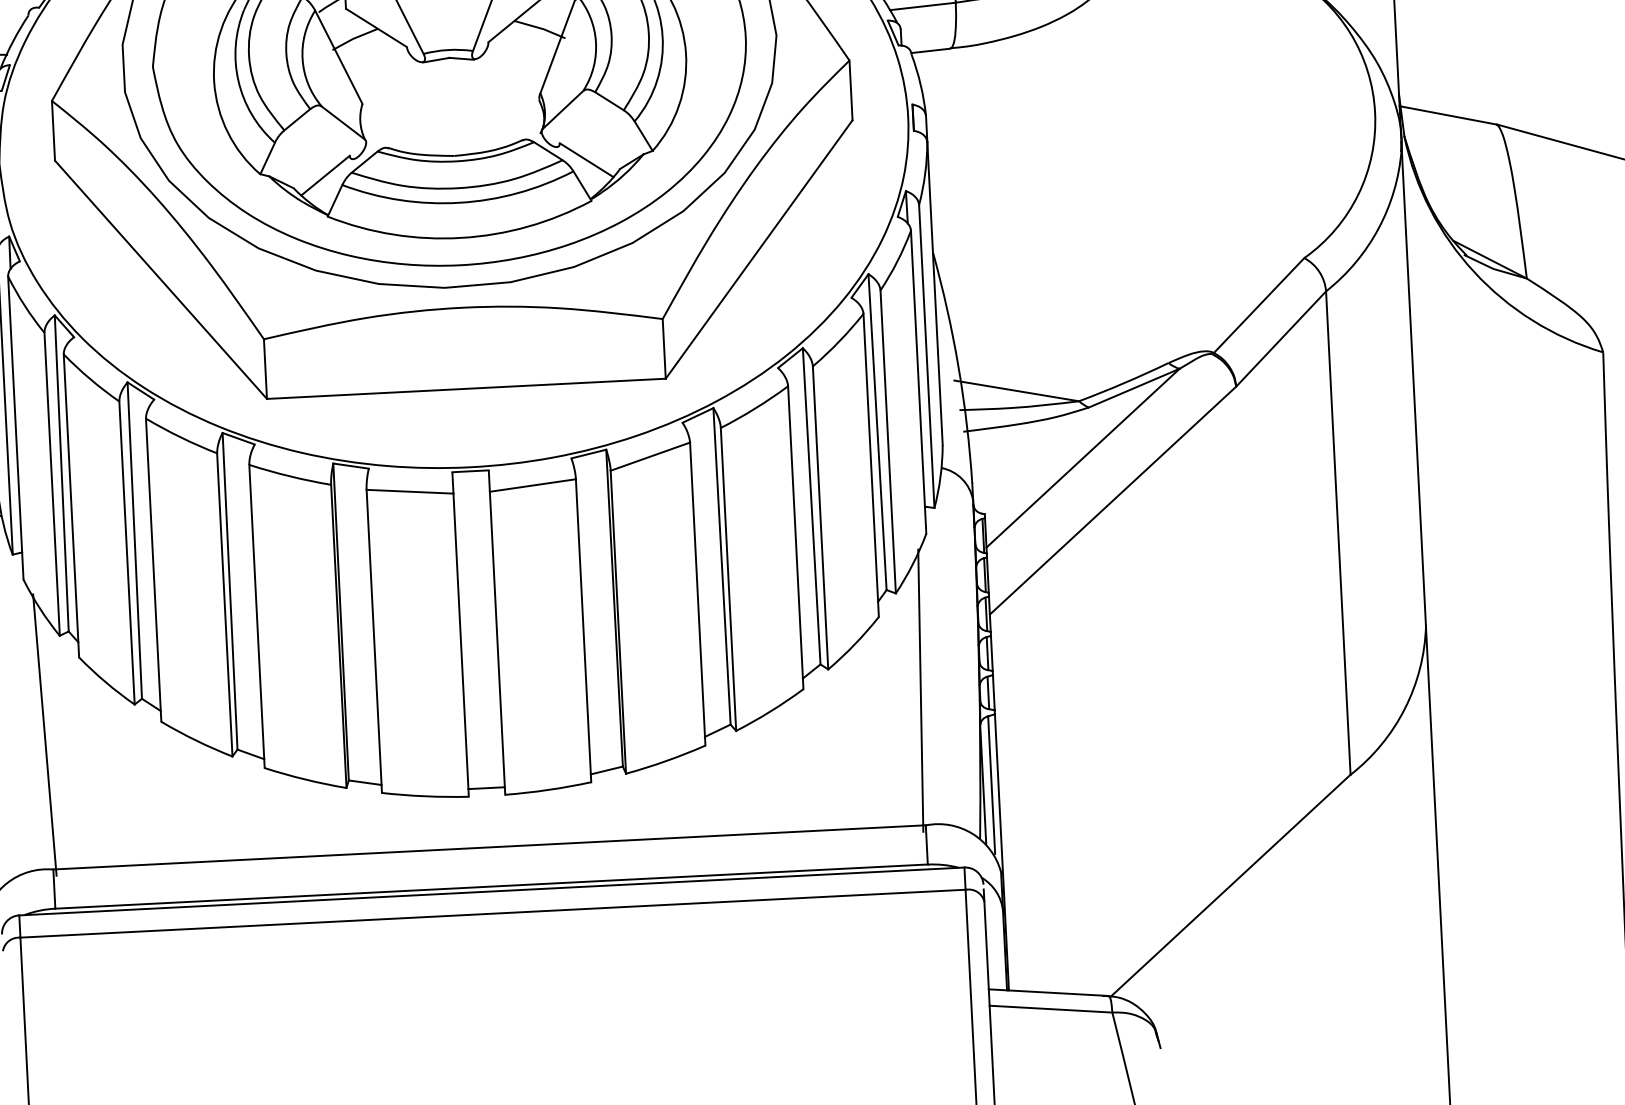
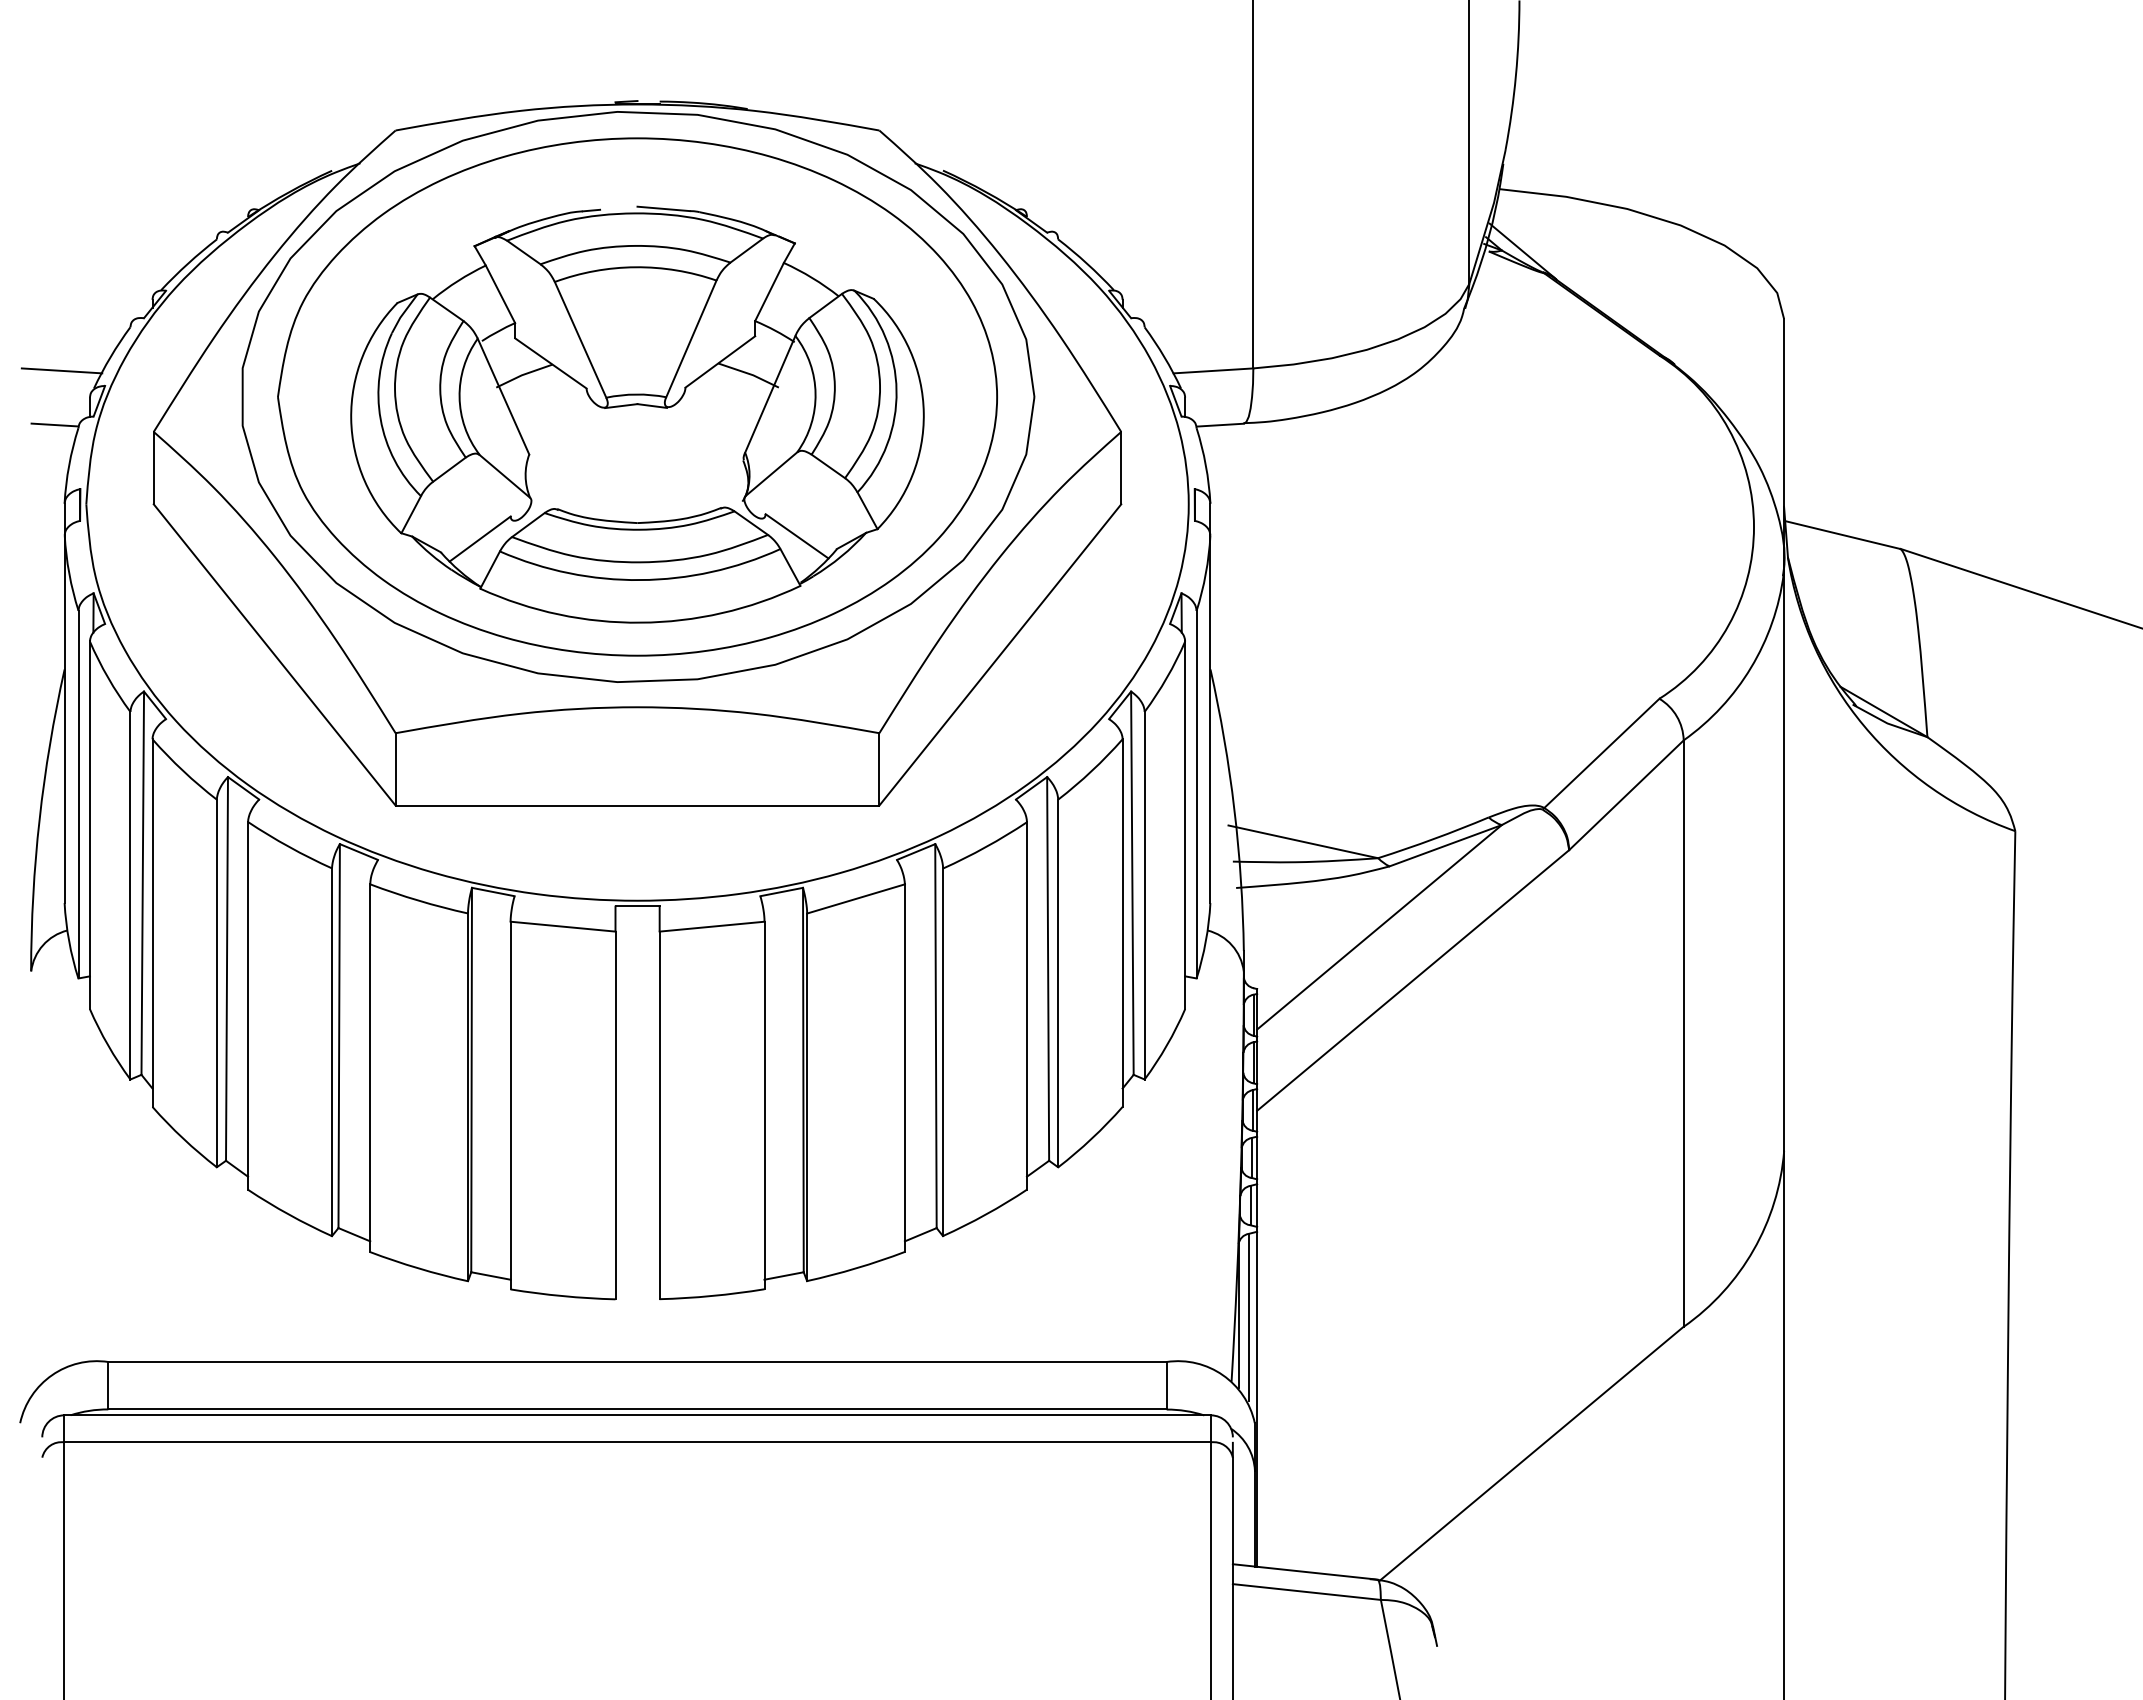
line: (920, 690) -> (1168, 1198), removed
line: (44, 734) -> (105, 1198), removed
line: (486, 788) -> (637, 1290), removed

